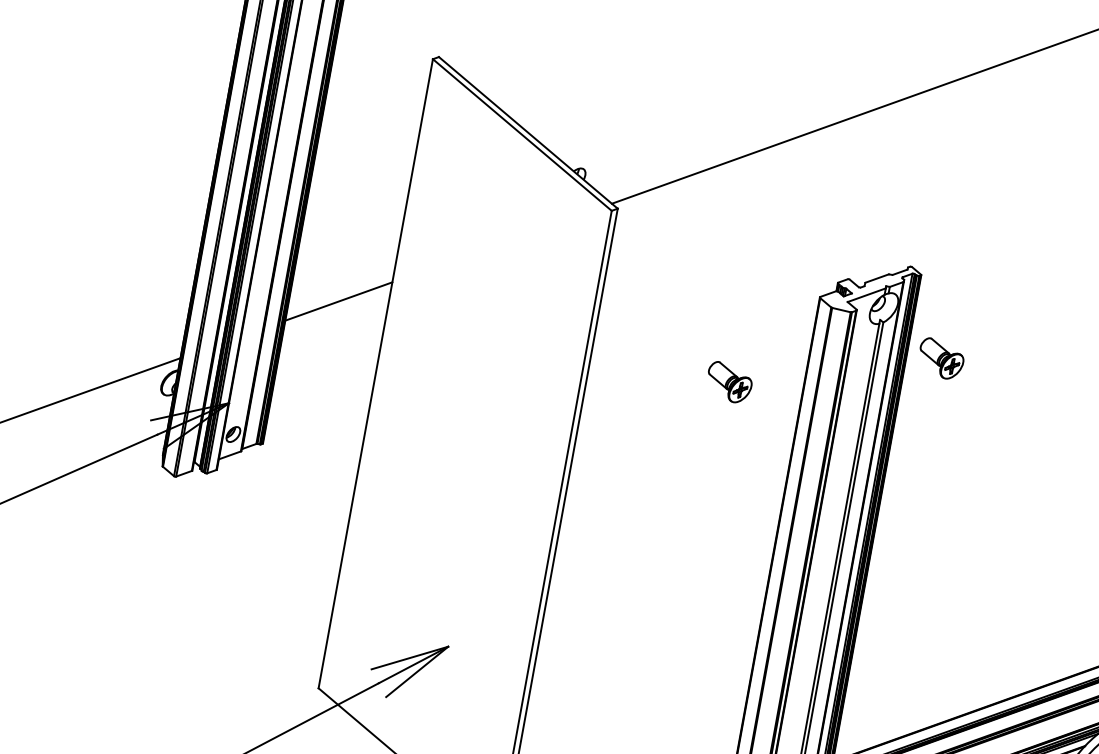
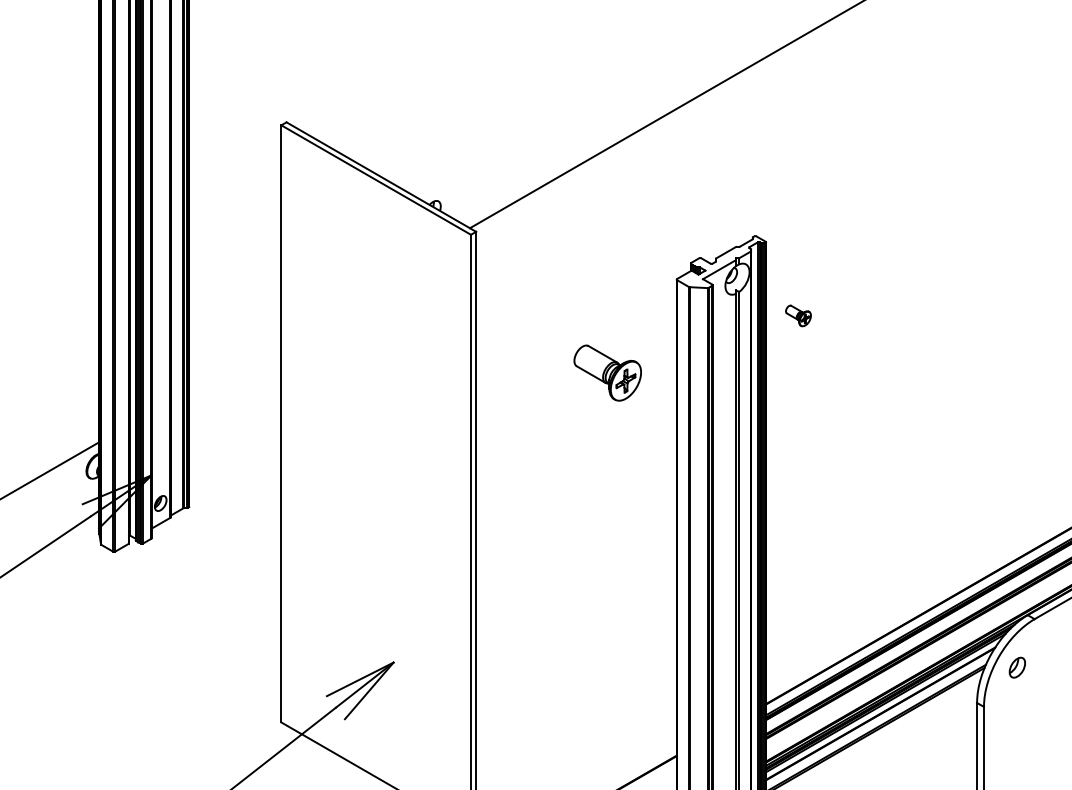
line: (338, 301) -> (235, 363), removed
part: (941, 358) -> (798, 315), size x0.6
part: (729, 382) -> (607, 372), size x1.6

